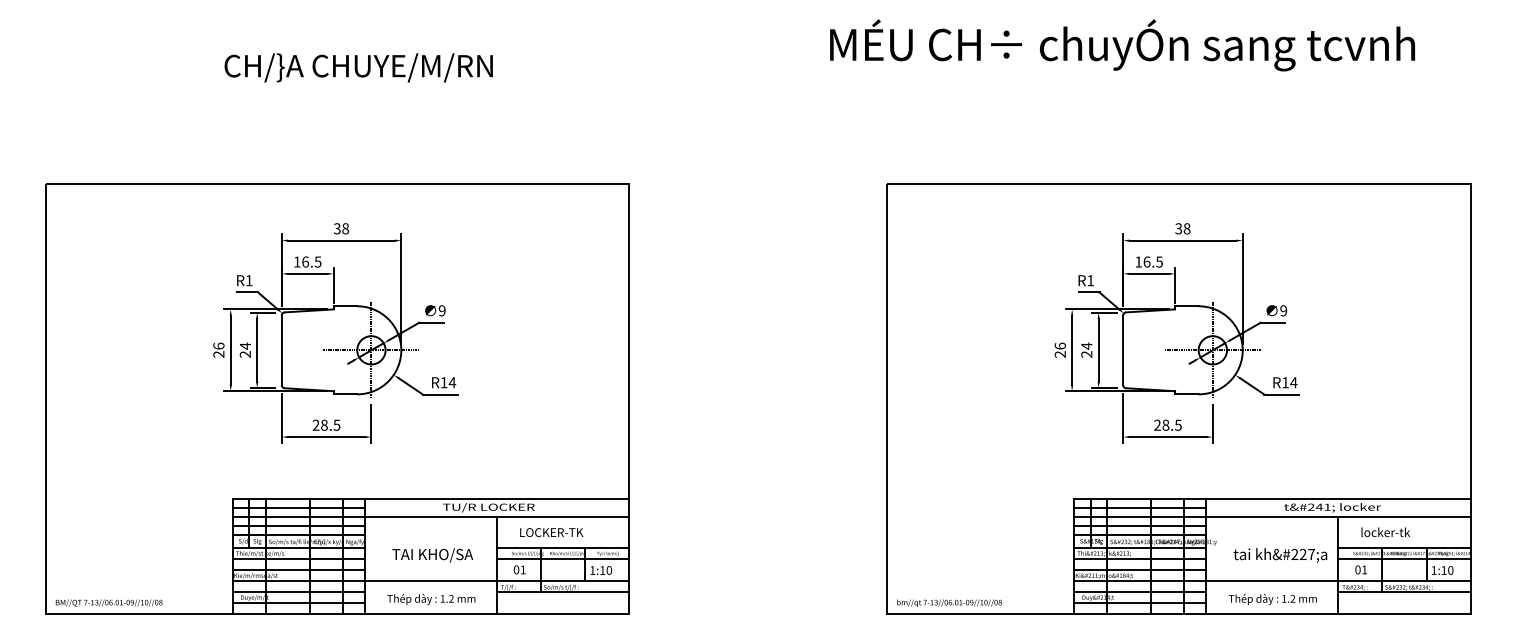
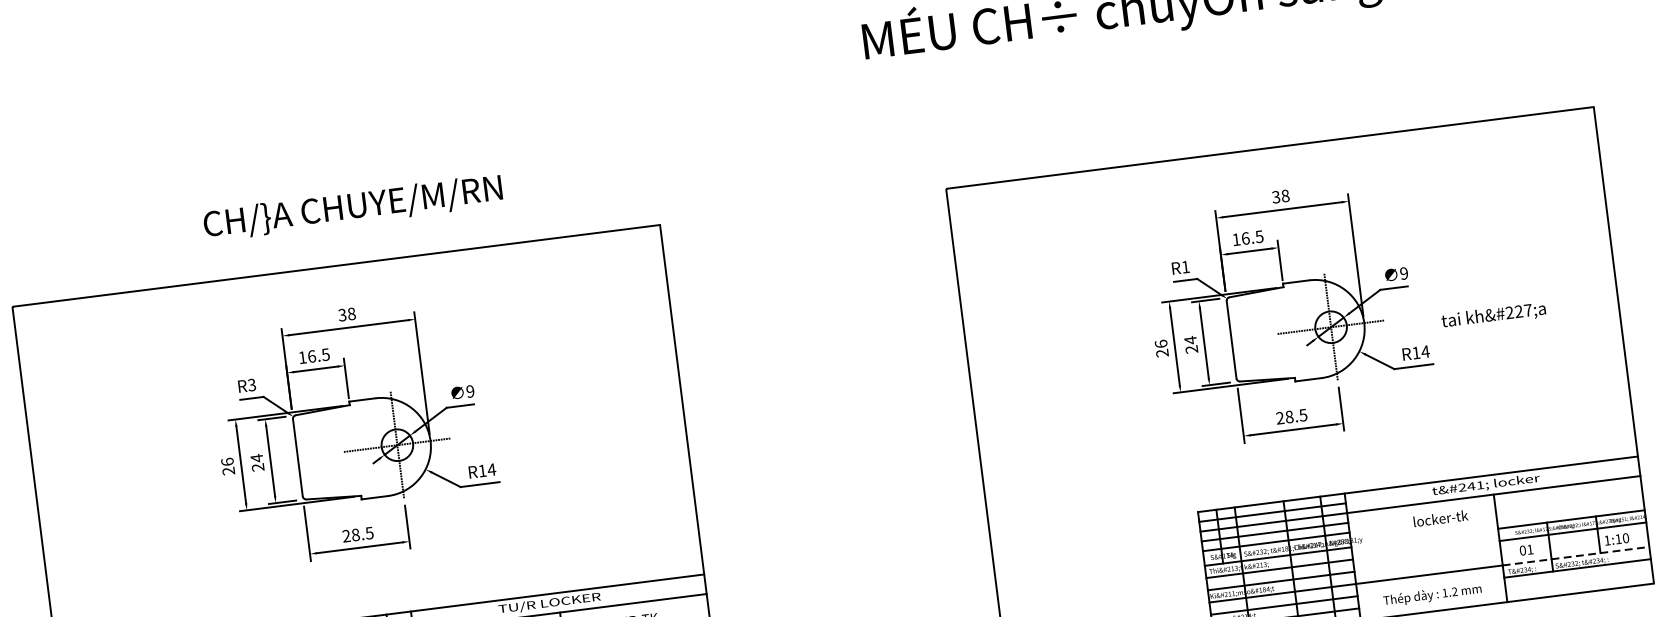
text: (358, 67) -> (352, 207), moved
text: (248, 280) -> (251, 384), R1 -> R3
text: (1385, 532) -> (1440, 518), moved
text: (1280, 555) -> (1493, 315), moved
line: (1404, 580) -> (1576, 555), solid -> dashed

